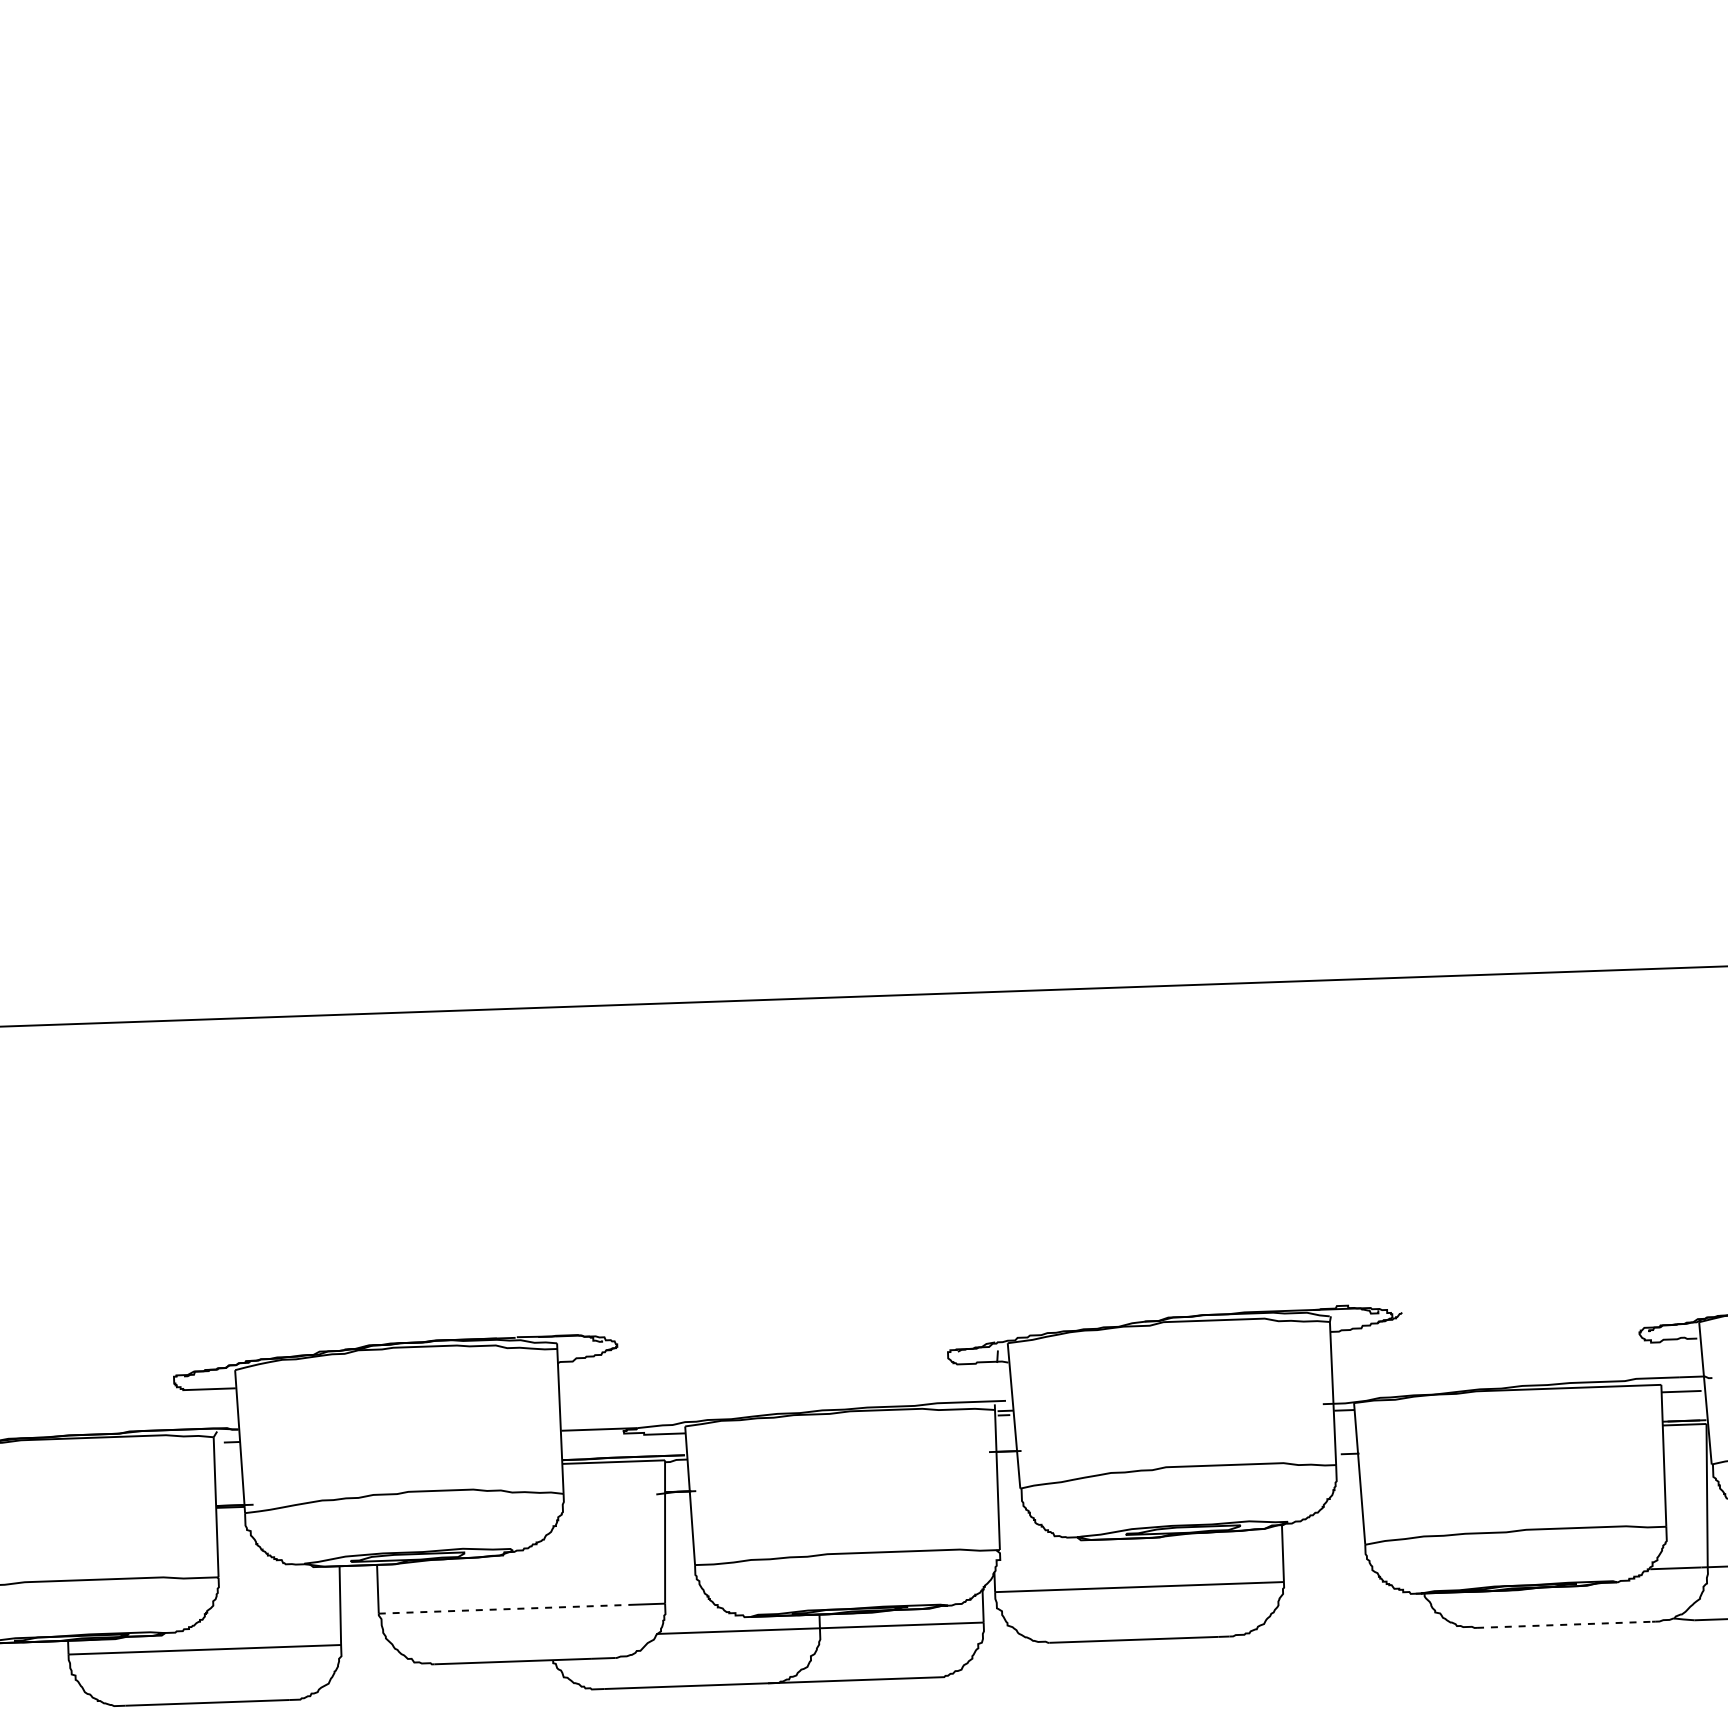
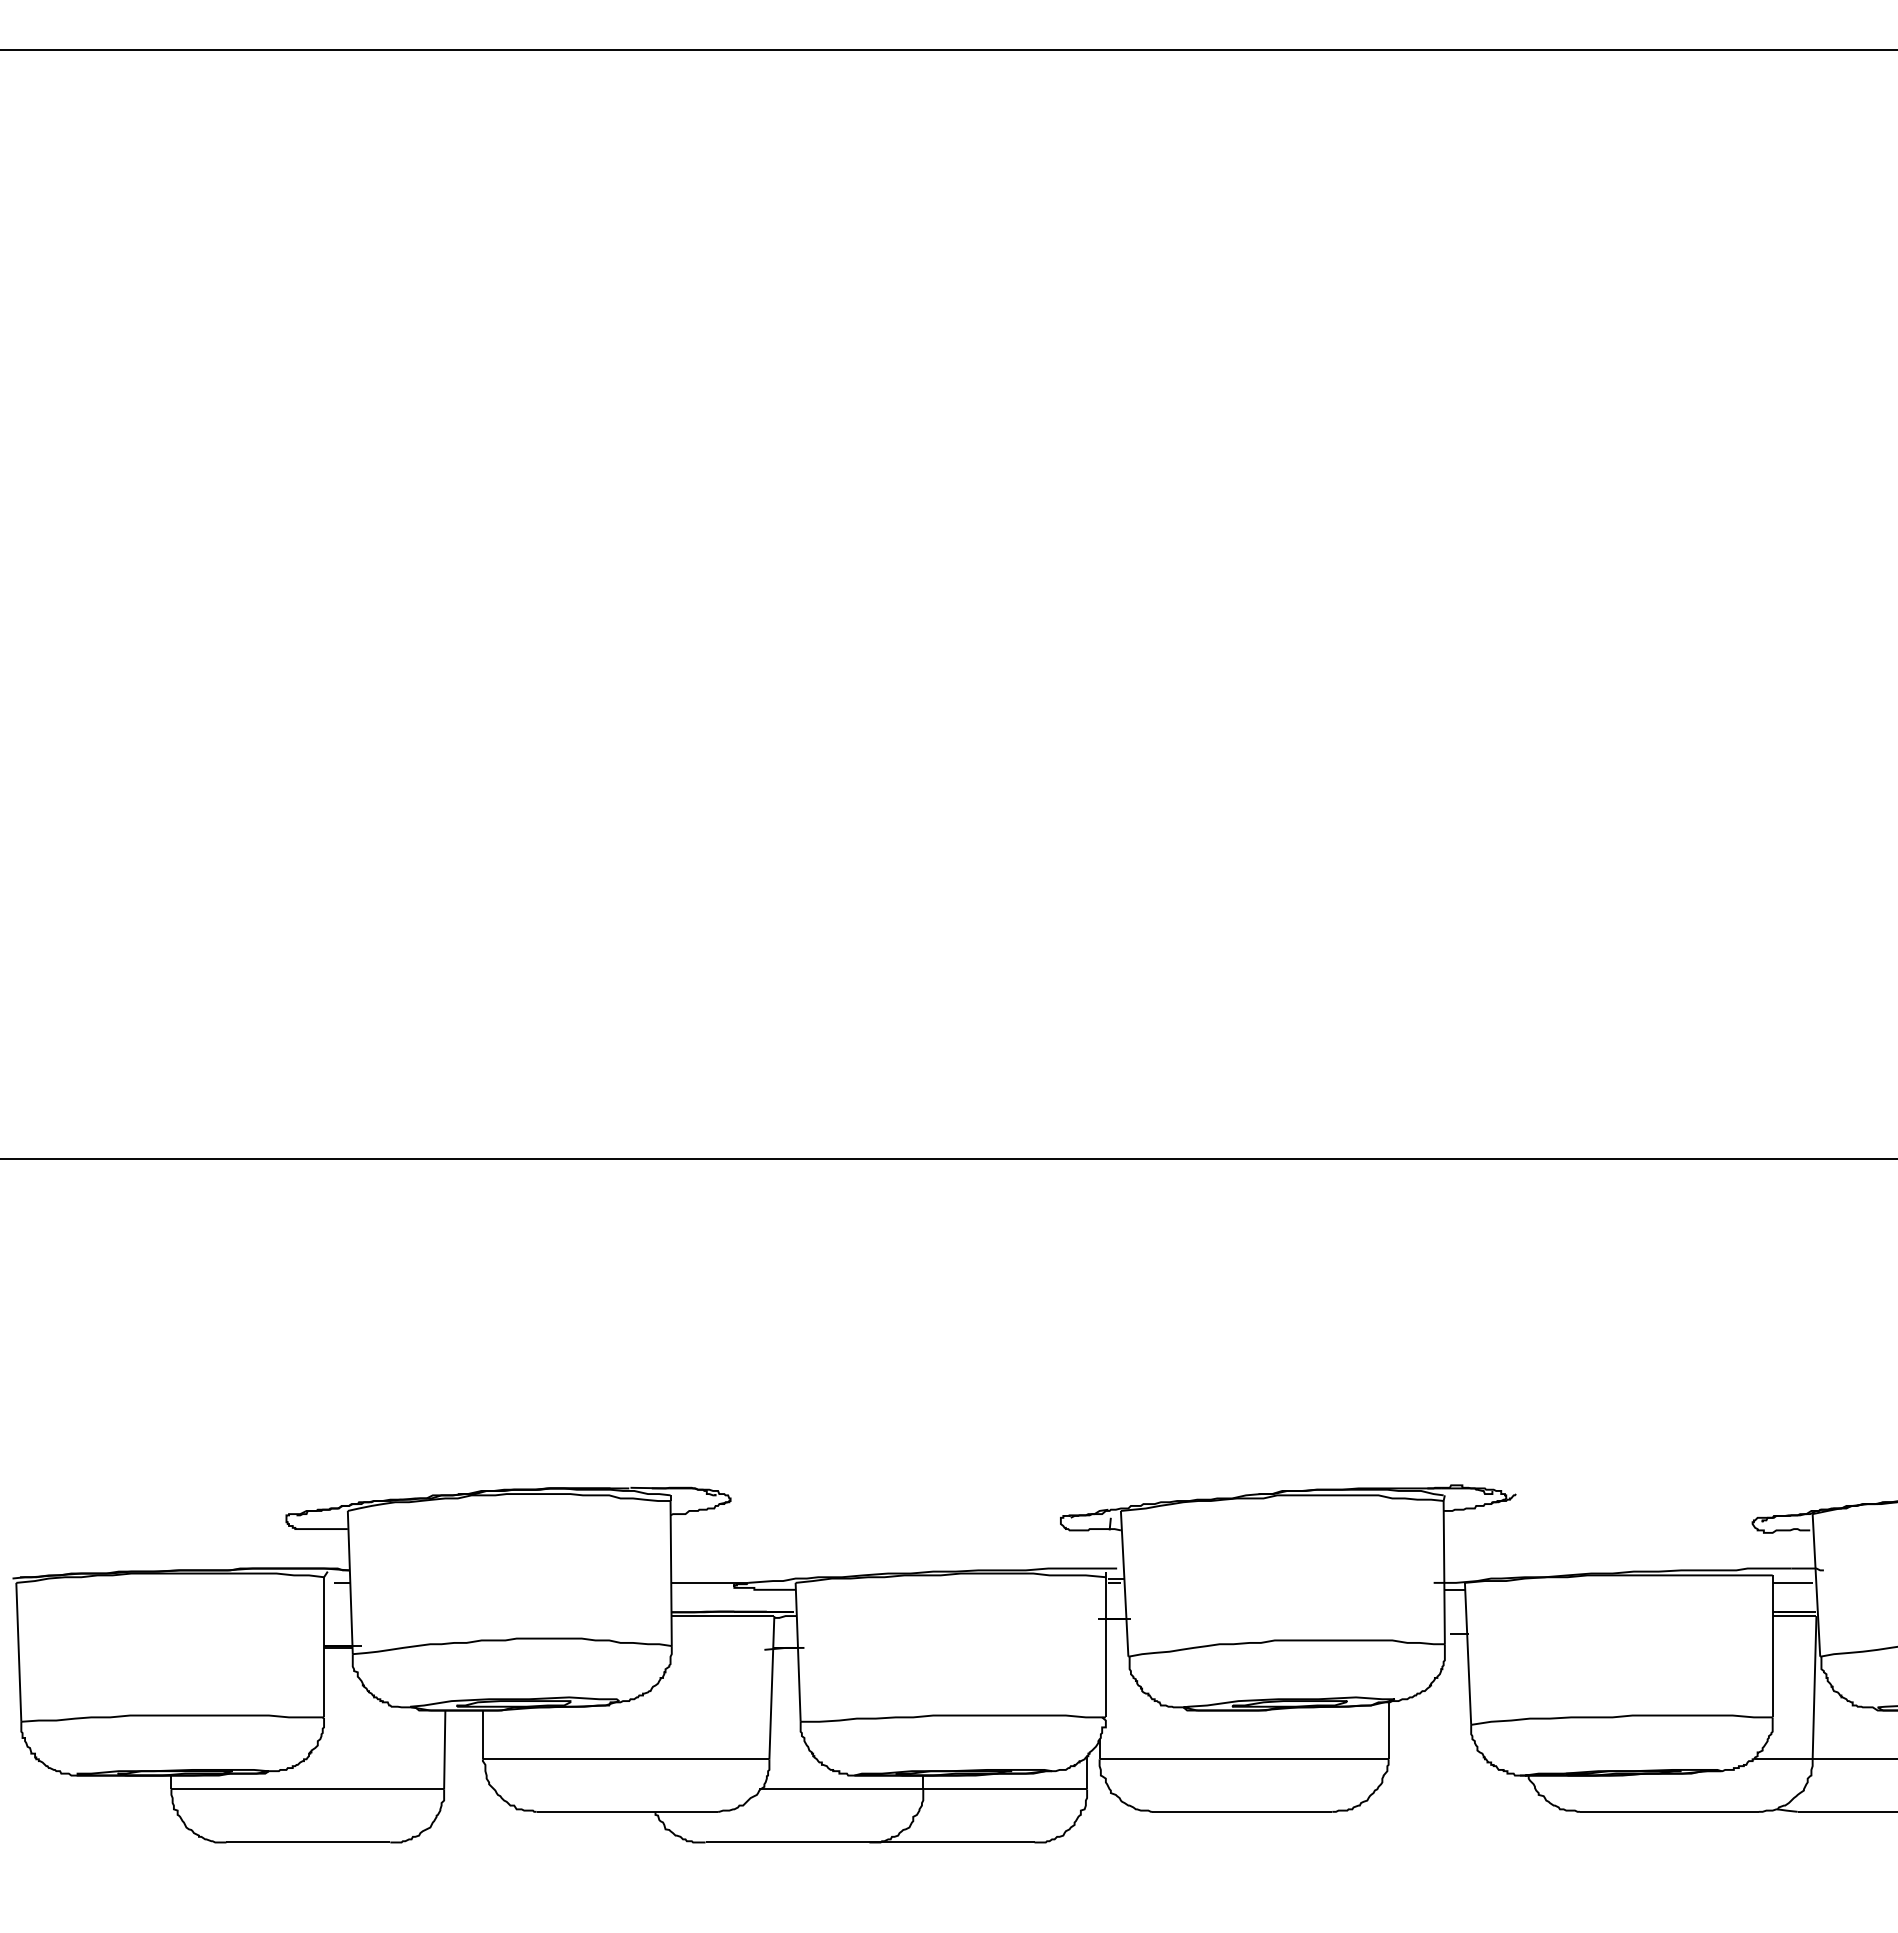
line: (504, 1609) -> (608, 1759), dashed -> solid
line: (1564, 1624) -> (1667, 1811), dashed -> solid

